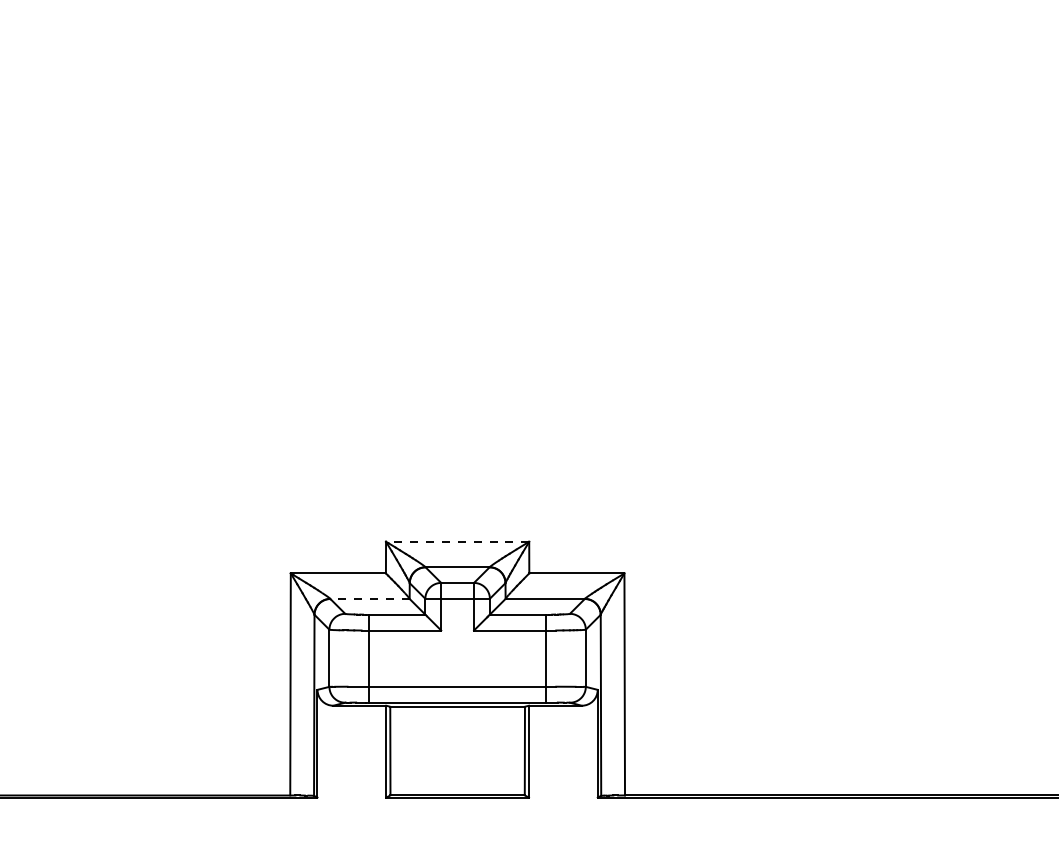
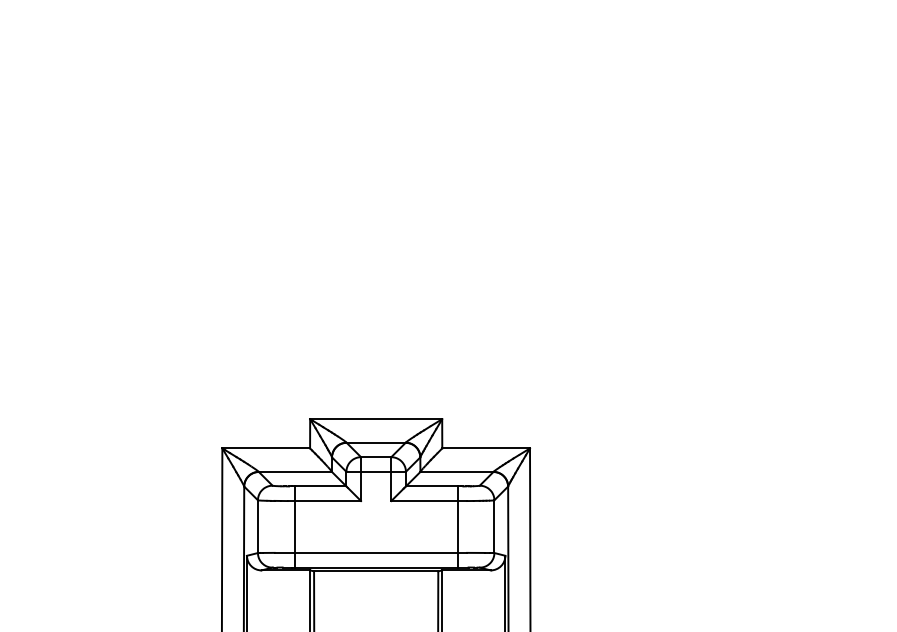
line: (457, 541) -> (376, 418), dashed -> solid
line: (370, 599) -> (295, 472), dashed -> solid

